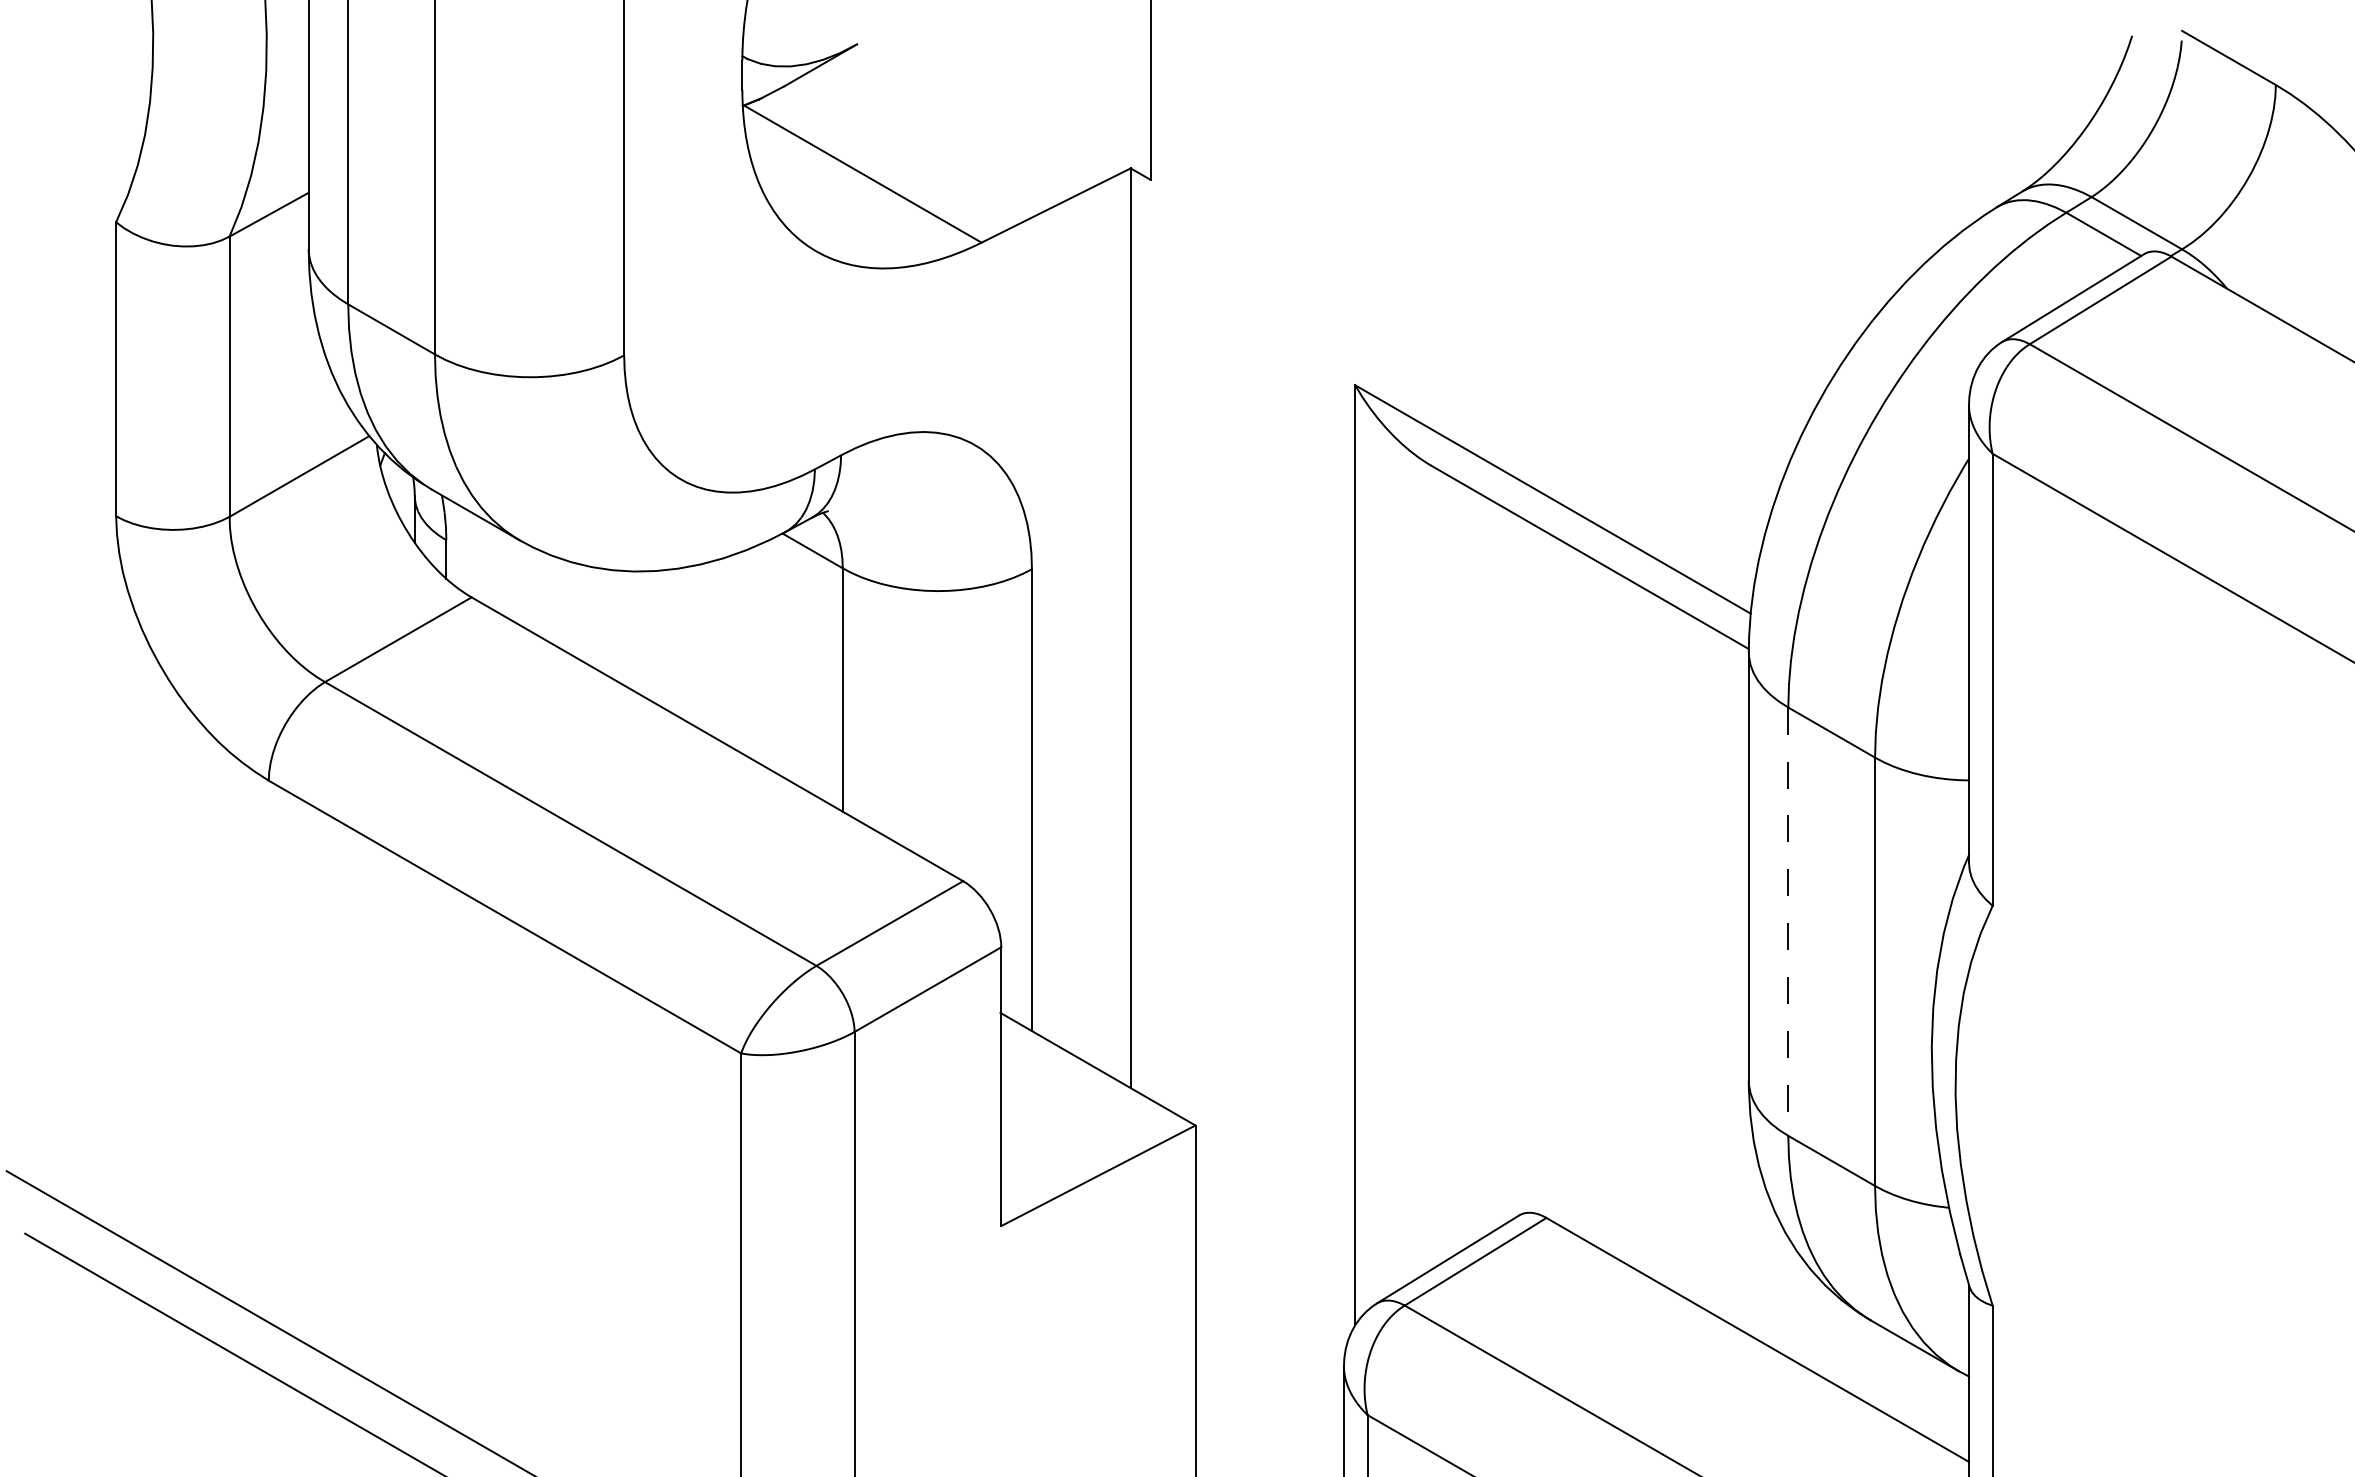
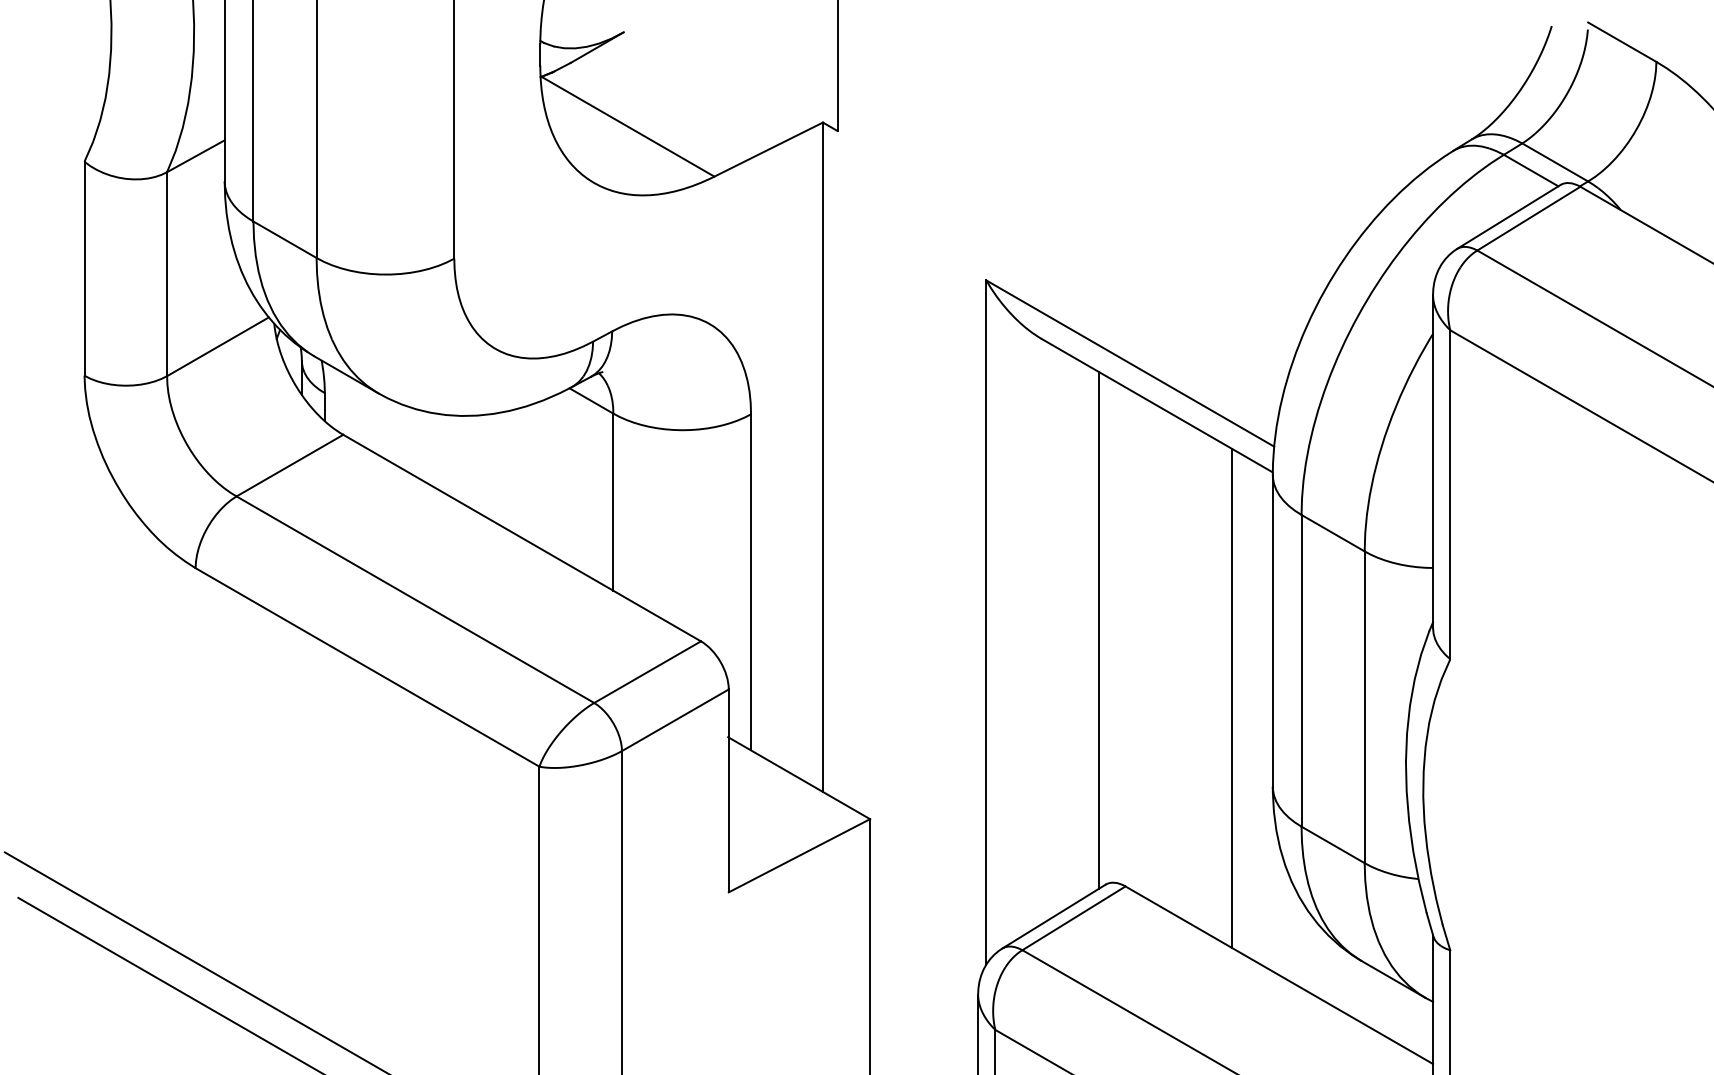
line: (1510, 865) -> (1099, 629), added
line: (1788, 922) -> (1301, 671), dashed -> solid
line: (1692, 959) -> (1231, 698), added

